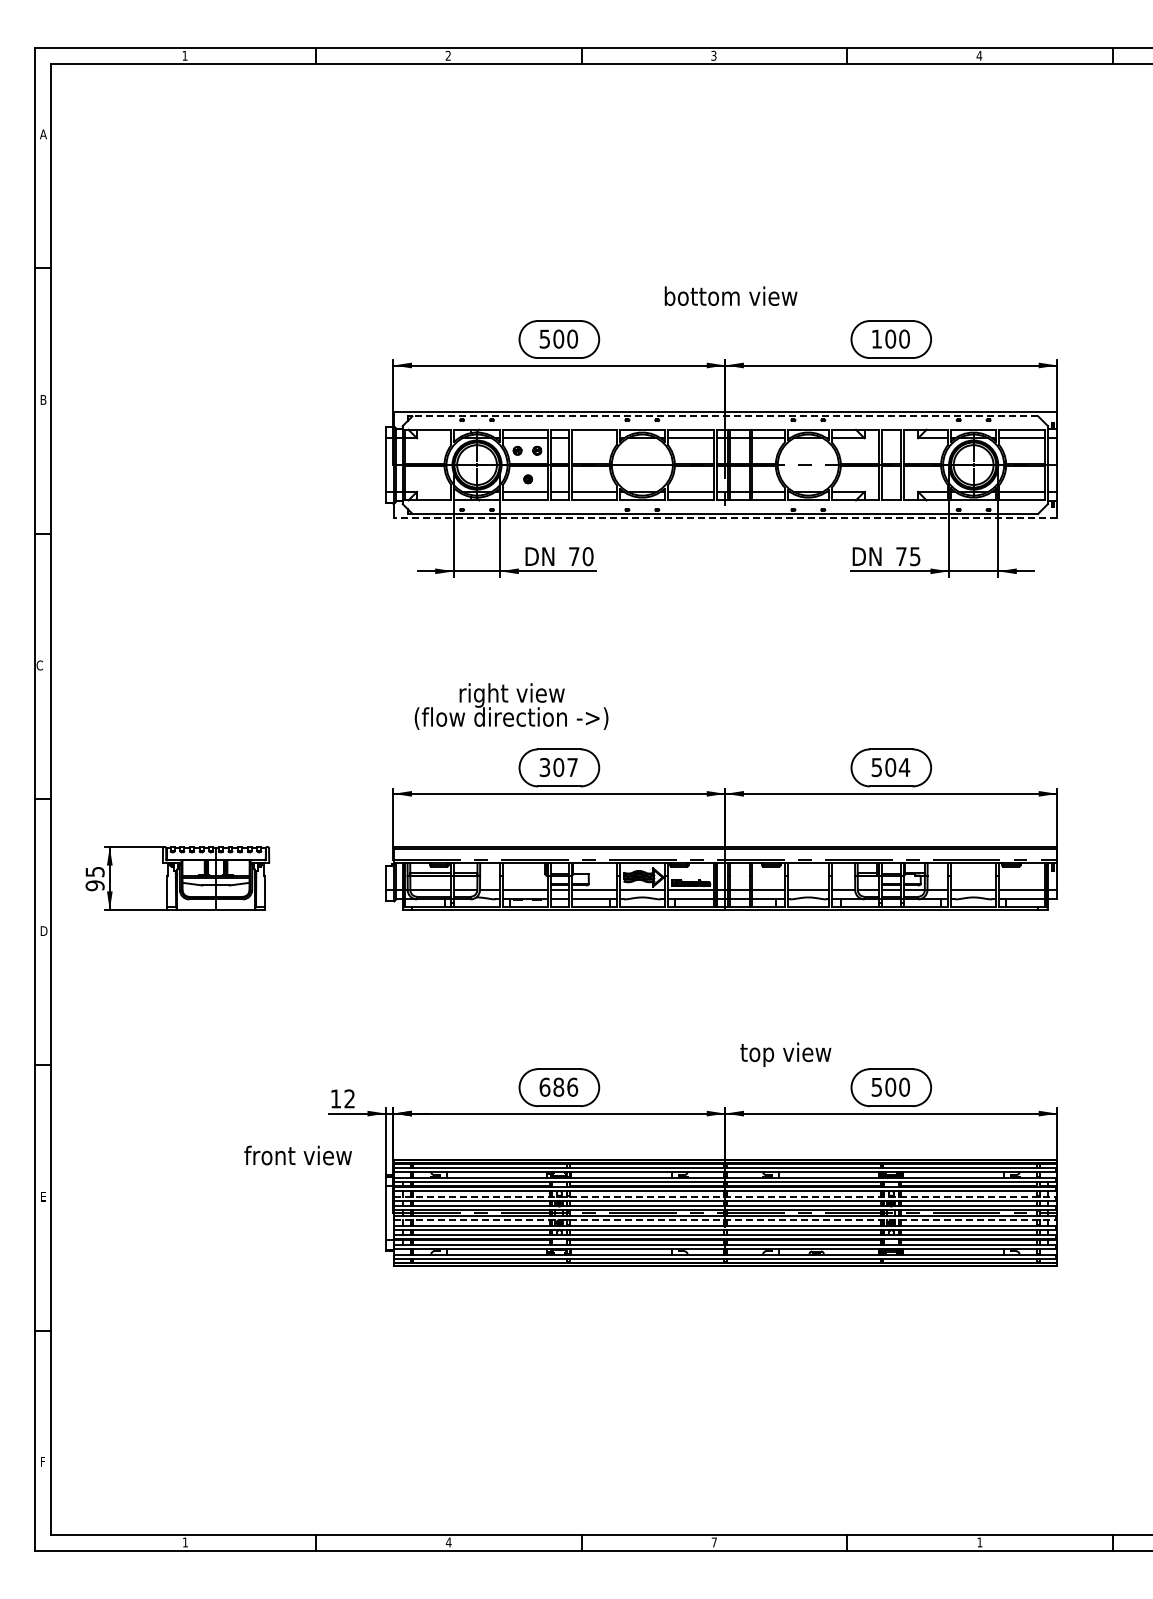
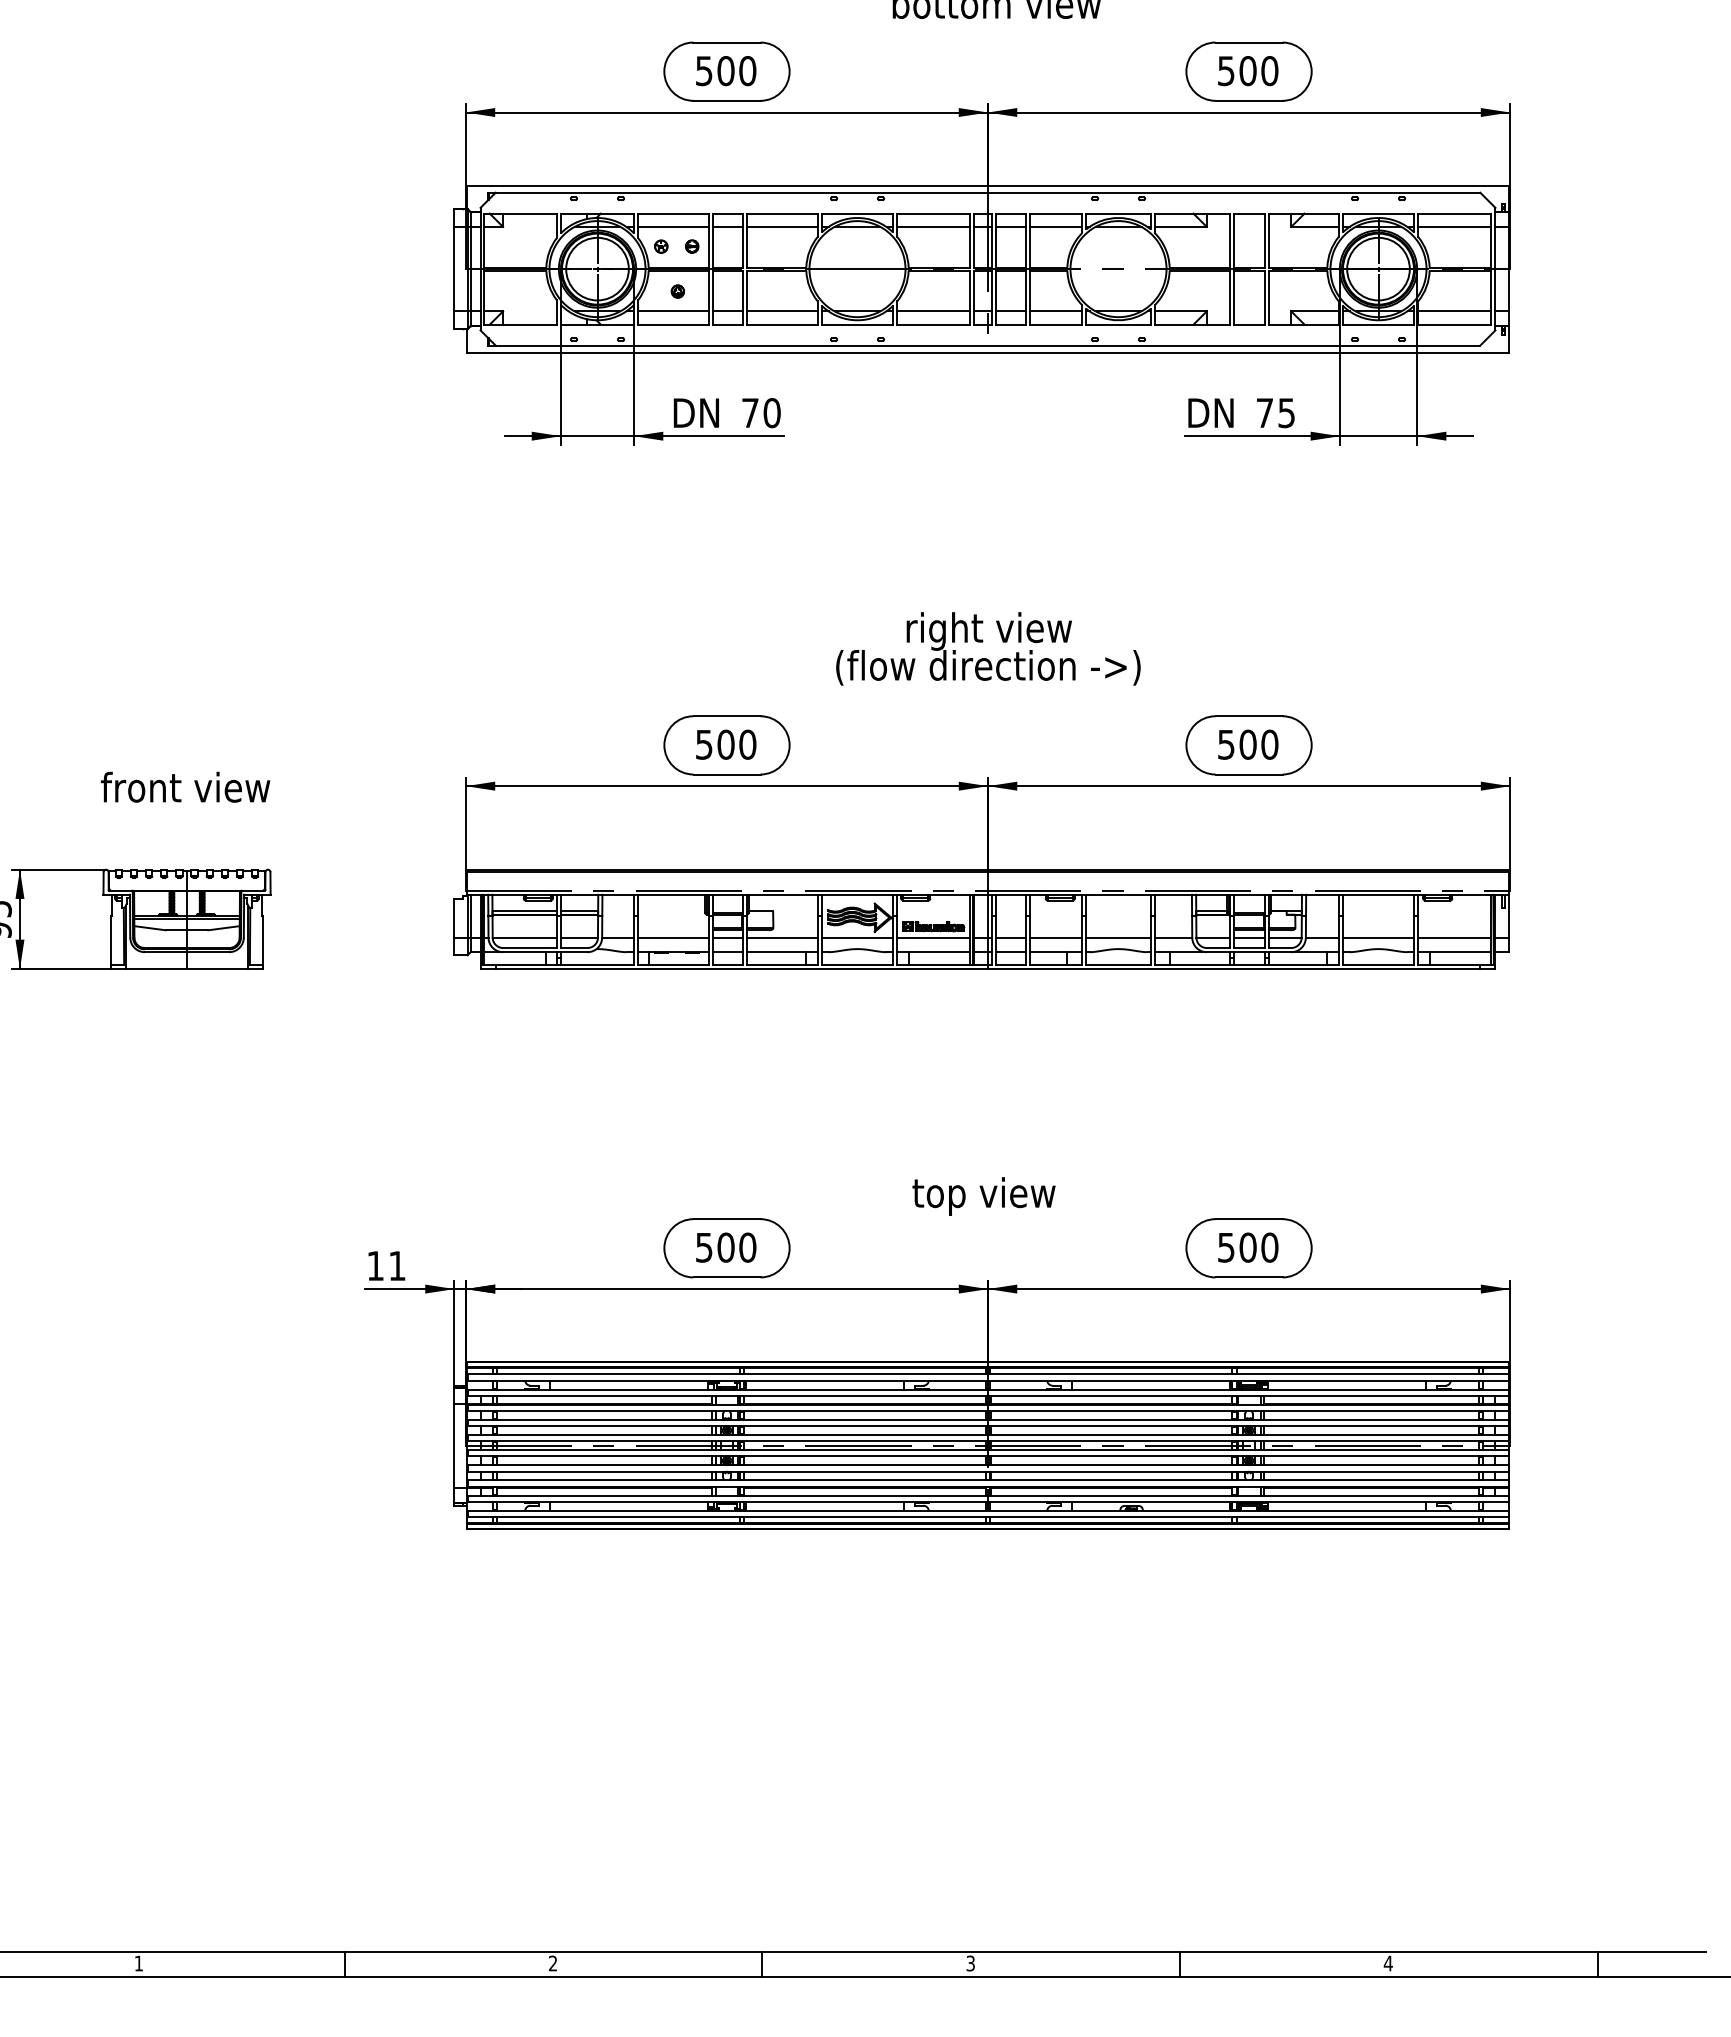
text: (876, 338) -> (1225, 70), 100 -> 500
line: (724, 416) -> (986, 192), dashed -> solid
line: (594, 438) -> (782, 227), added
line: (724, 518) -> (986, 353), dashed -> solid
text: (511, 706) -> (988, 648), moved
text: (559, 767) -> (727, 744), 307 -> 500
text: (904, 767) -> (1269, 744), 504 -> 500
text: (785, 1054) -> (983, 1196), moved
text: (558, 1086) -> (725, 1246), 686 -> 500
text: (349, 1098) -> (396, 1265), 12 -> 11
text: (297, 1155) -> (184, 787), moved
line: (725, 1196) -> (988, 1419), dashed -> solid
line: (725, 1220) -> (988, 1457), dashed -> solid
text: (448, 1542) -> (552, 1963), 4 -> 2
text: (713, 1542) -> (969, 1963), 7 -> 3
text: (979, 1542) -> (1387, 1963), 1 -> 4

